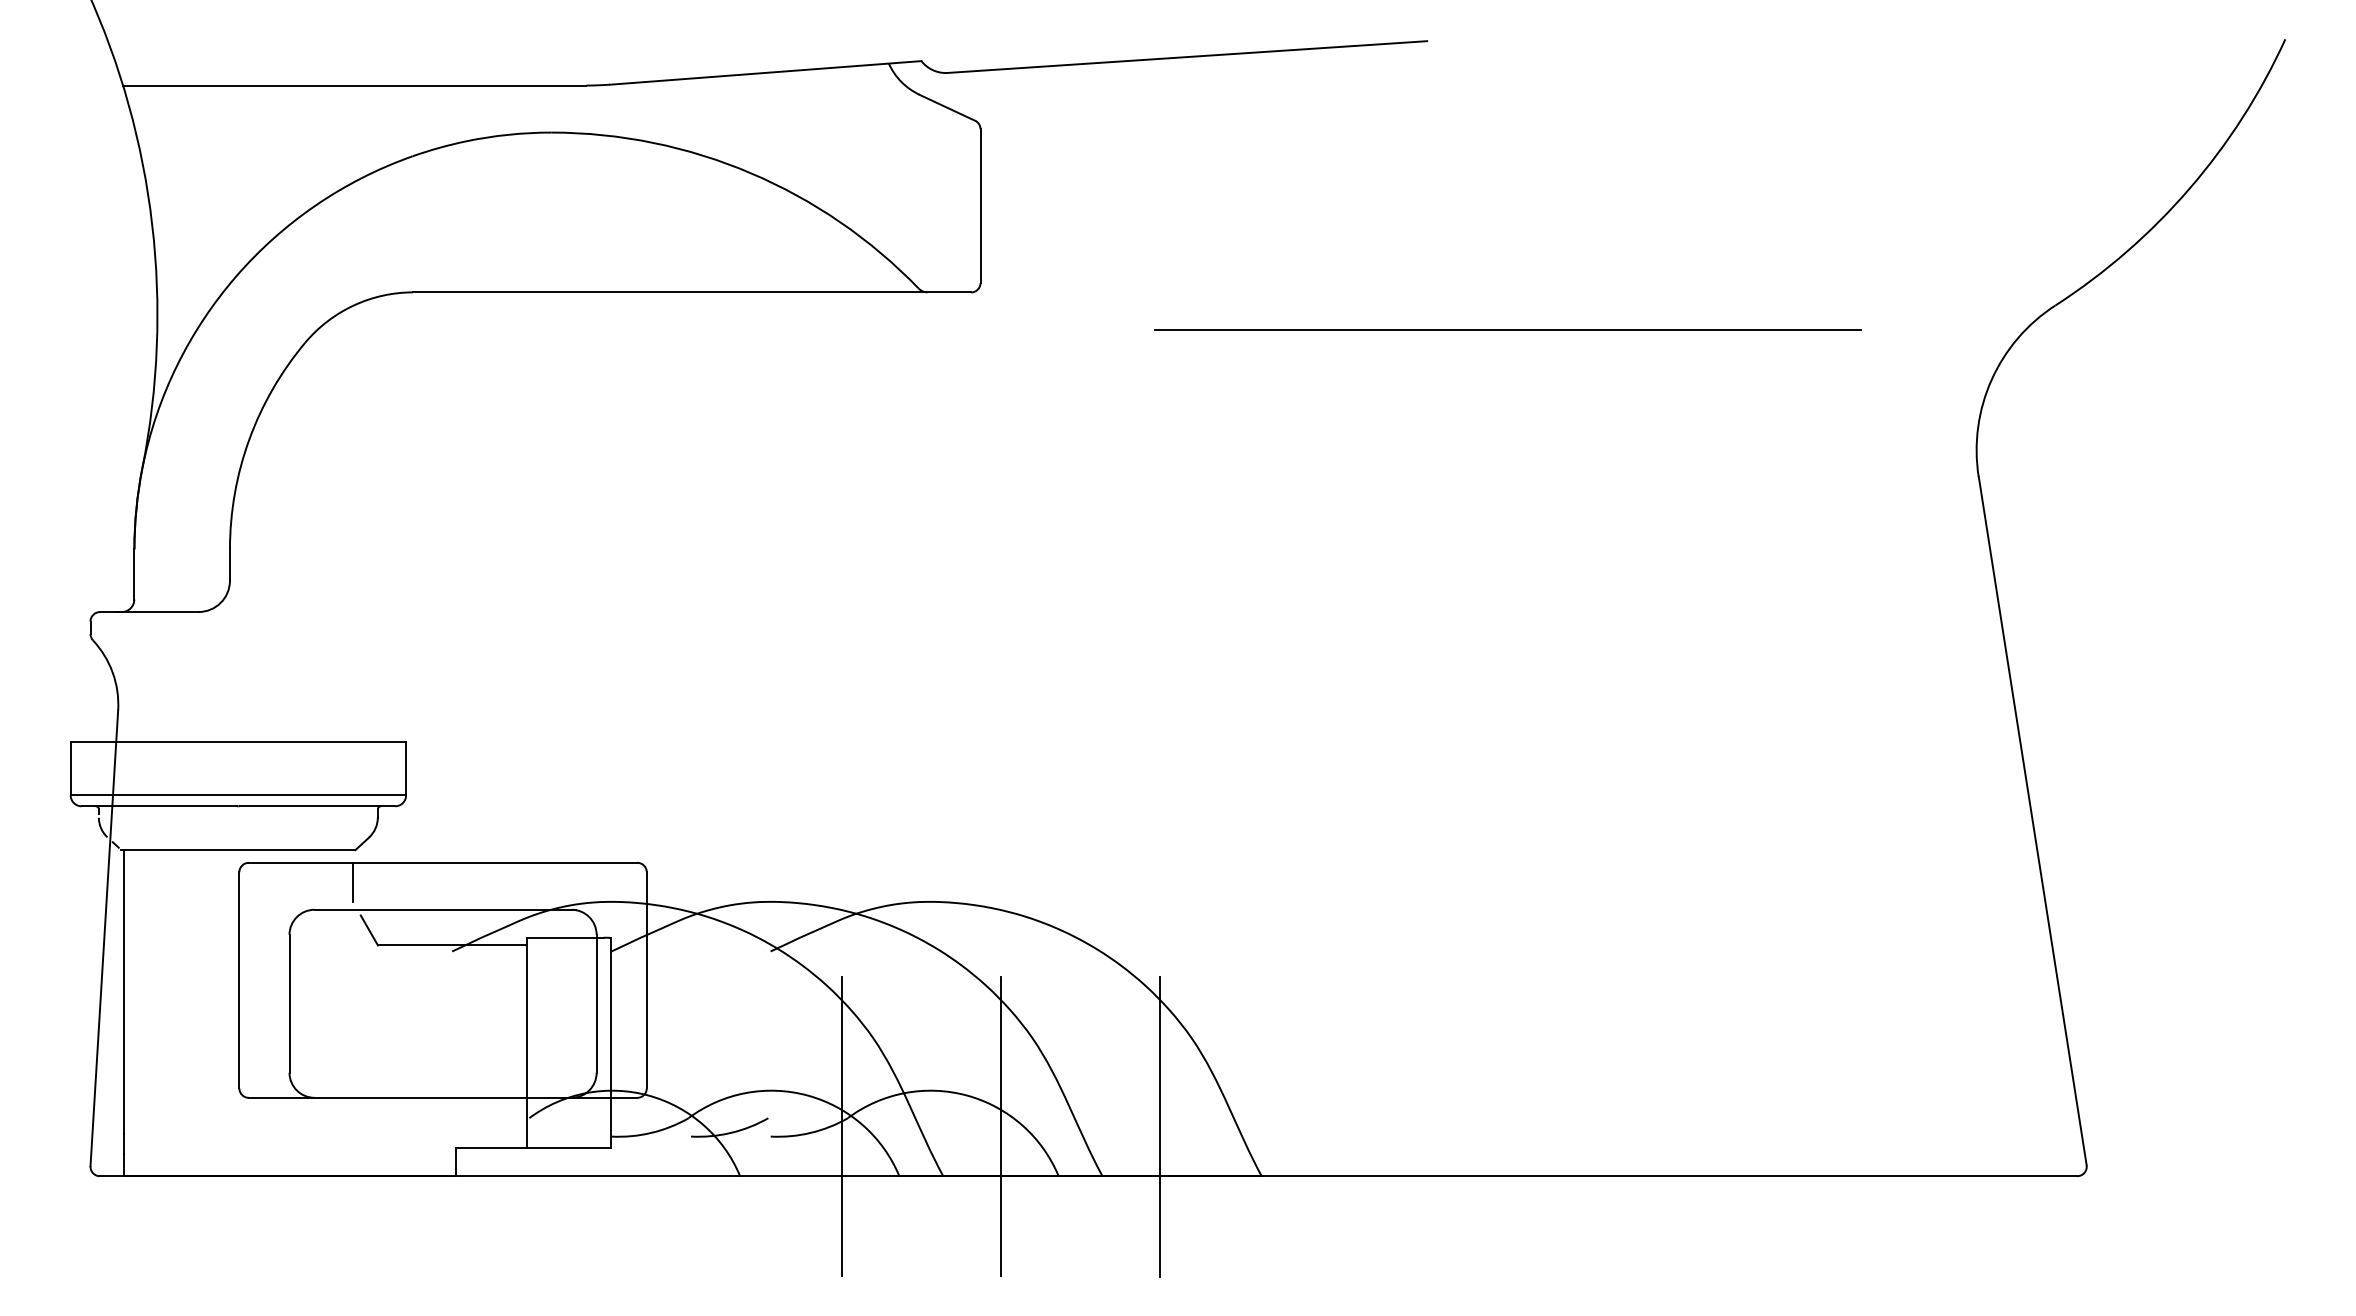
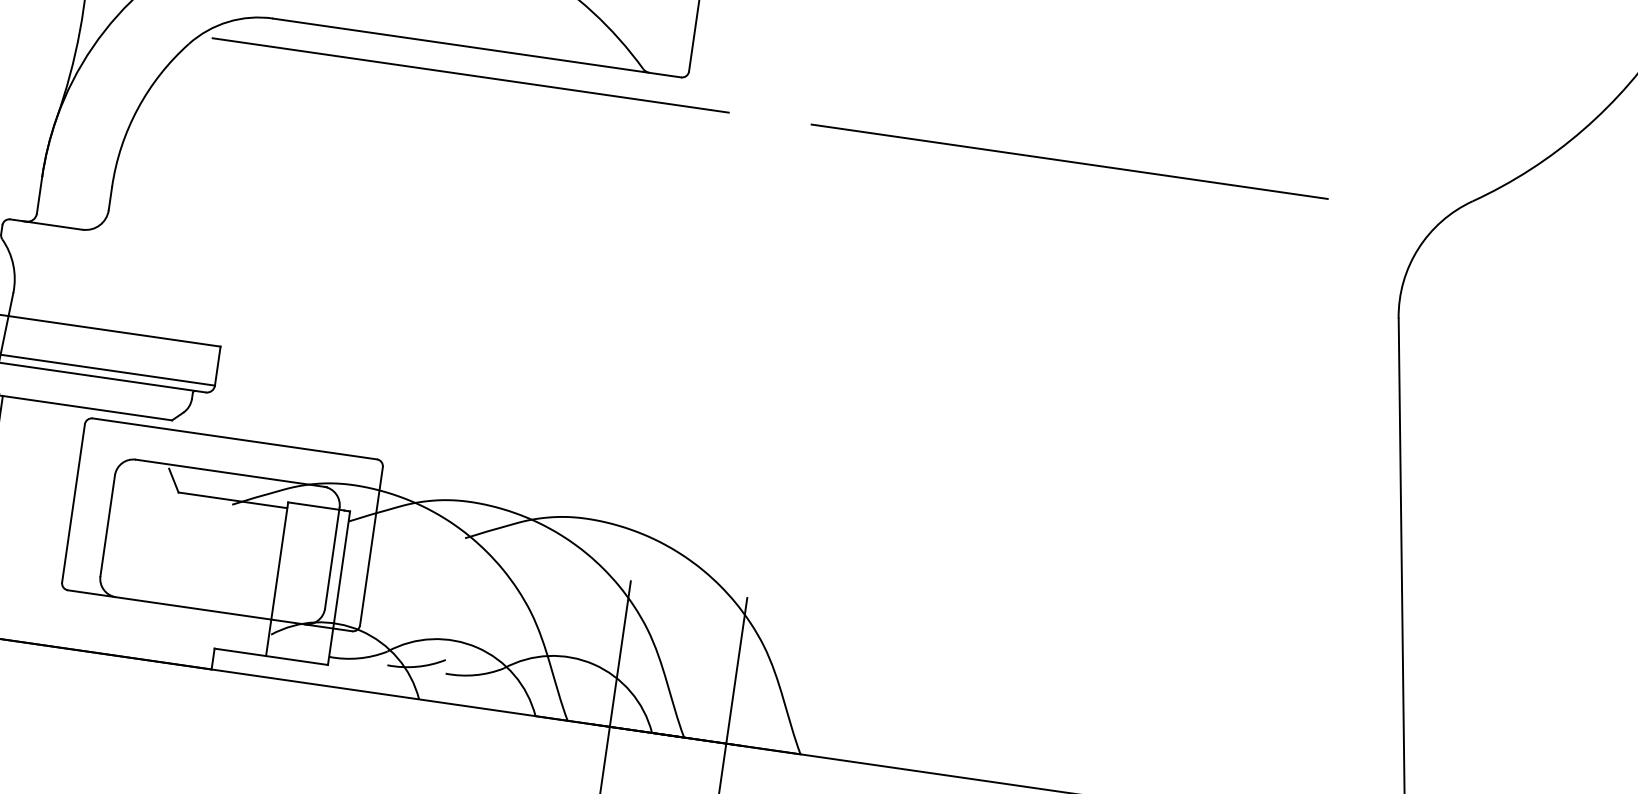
line: (688, 329) -> (470, 74), added
line: (352, 882) -> (166, 443), removed
line: (841, 1126) -> (498, 673), removed

